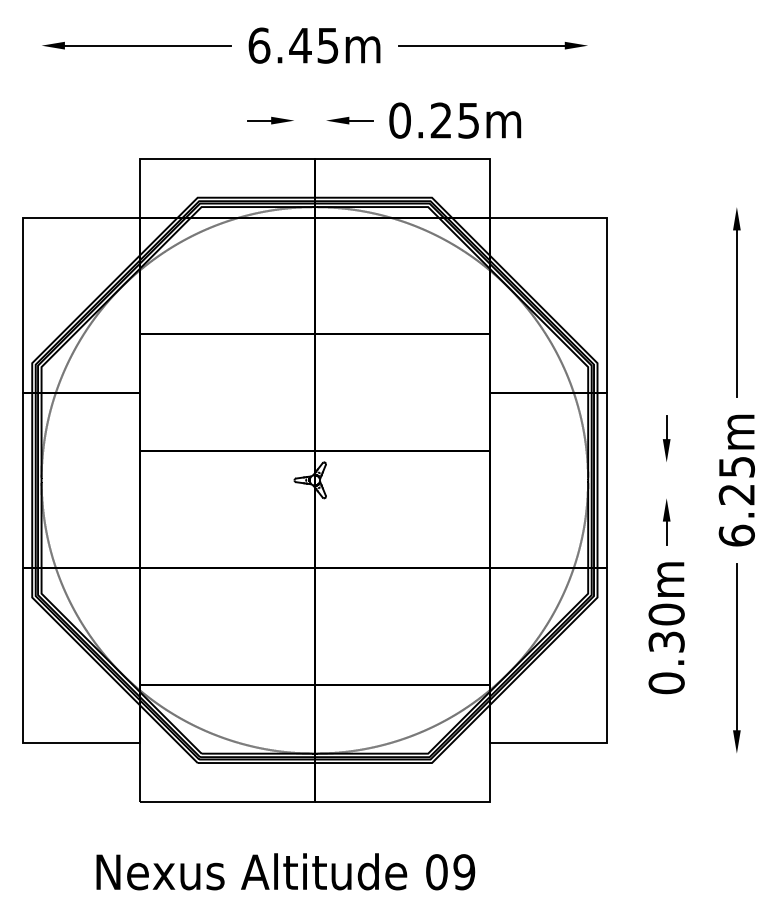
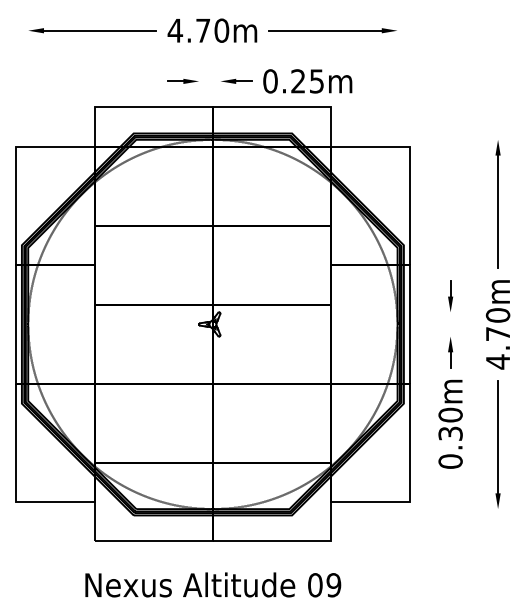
text: (293, 45) -> (198, 30), 6.45m -> 4.70m
text: (736, 501) -> (497, 338), 6.25m -> 4.70m
text: (286, 871) -> (213, 584), moved

